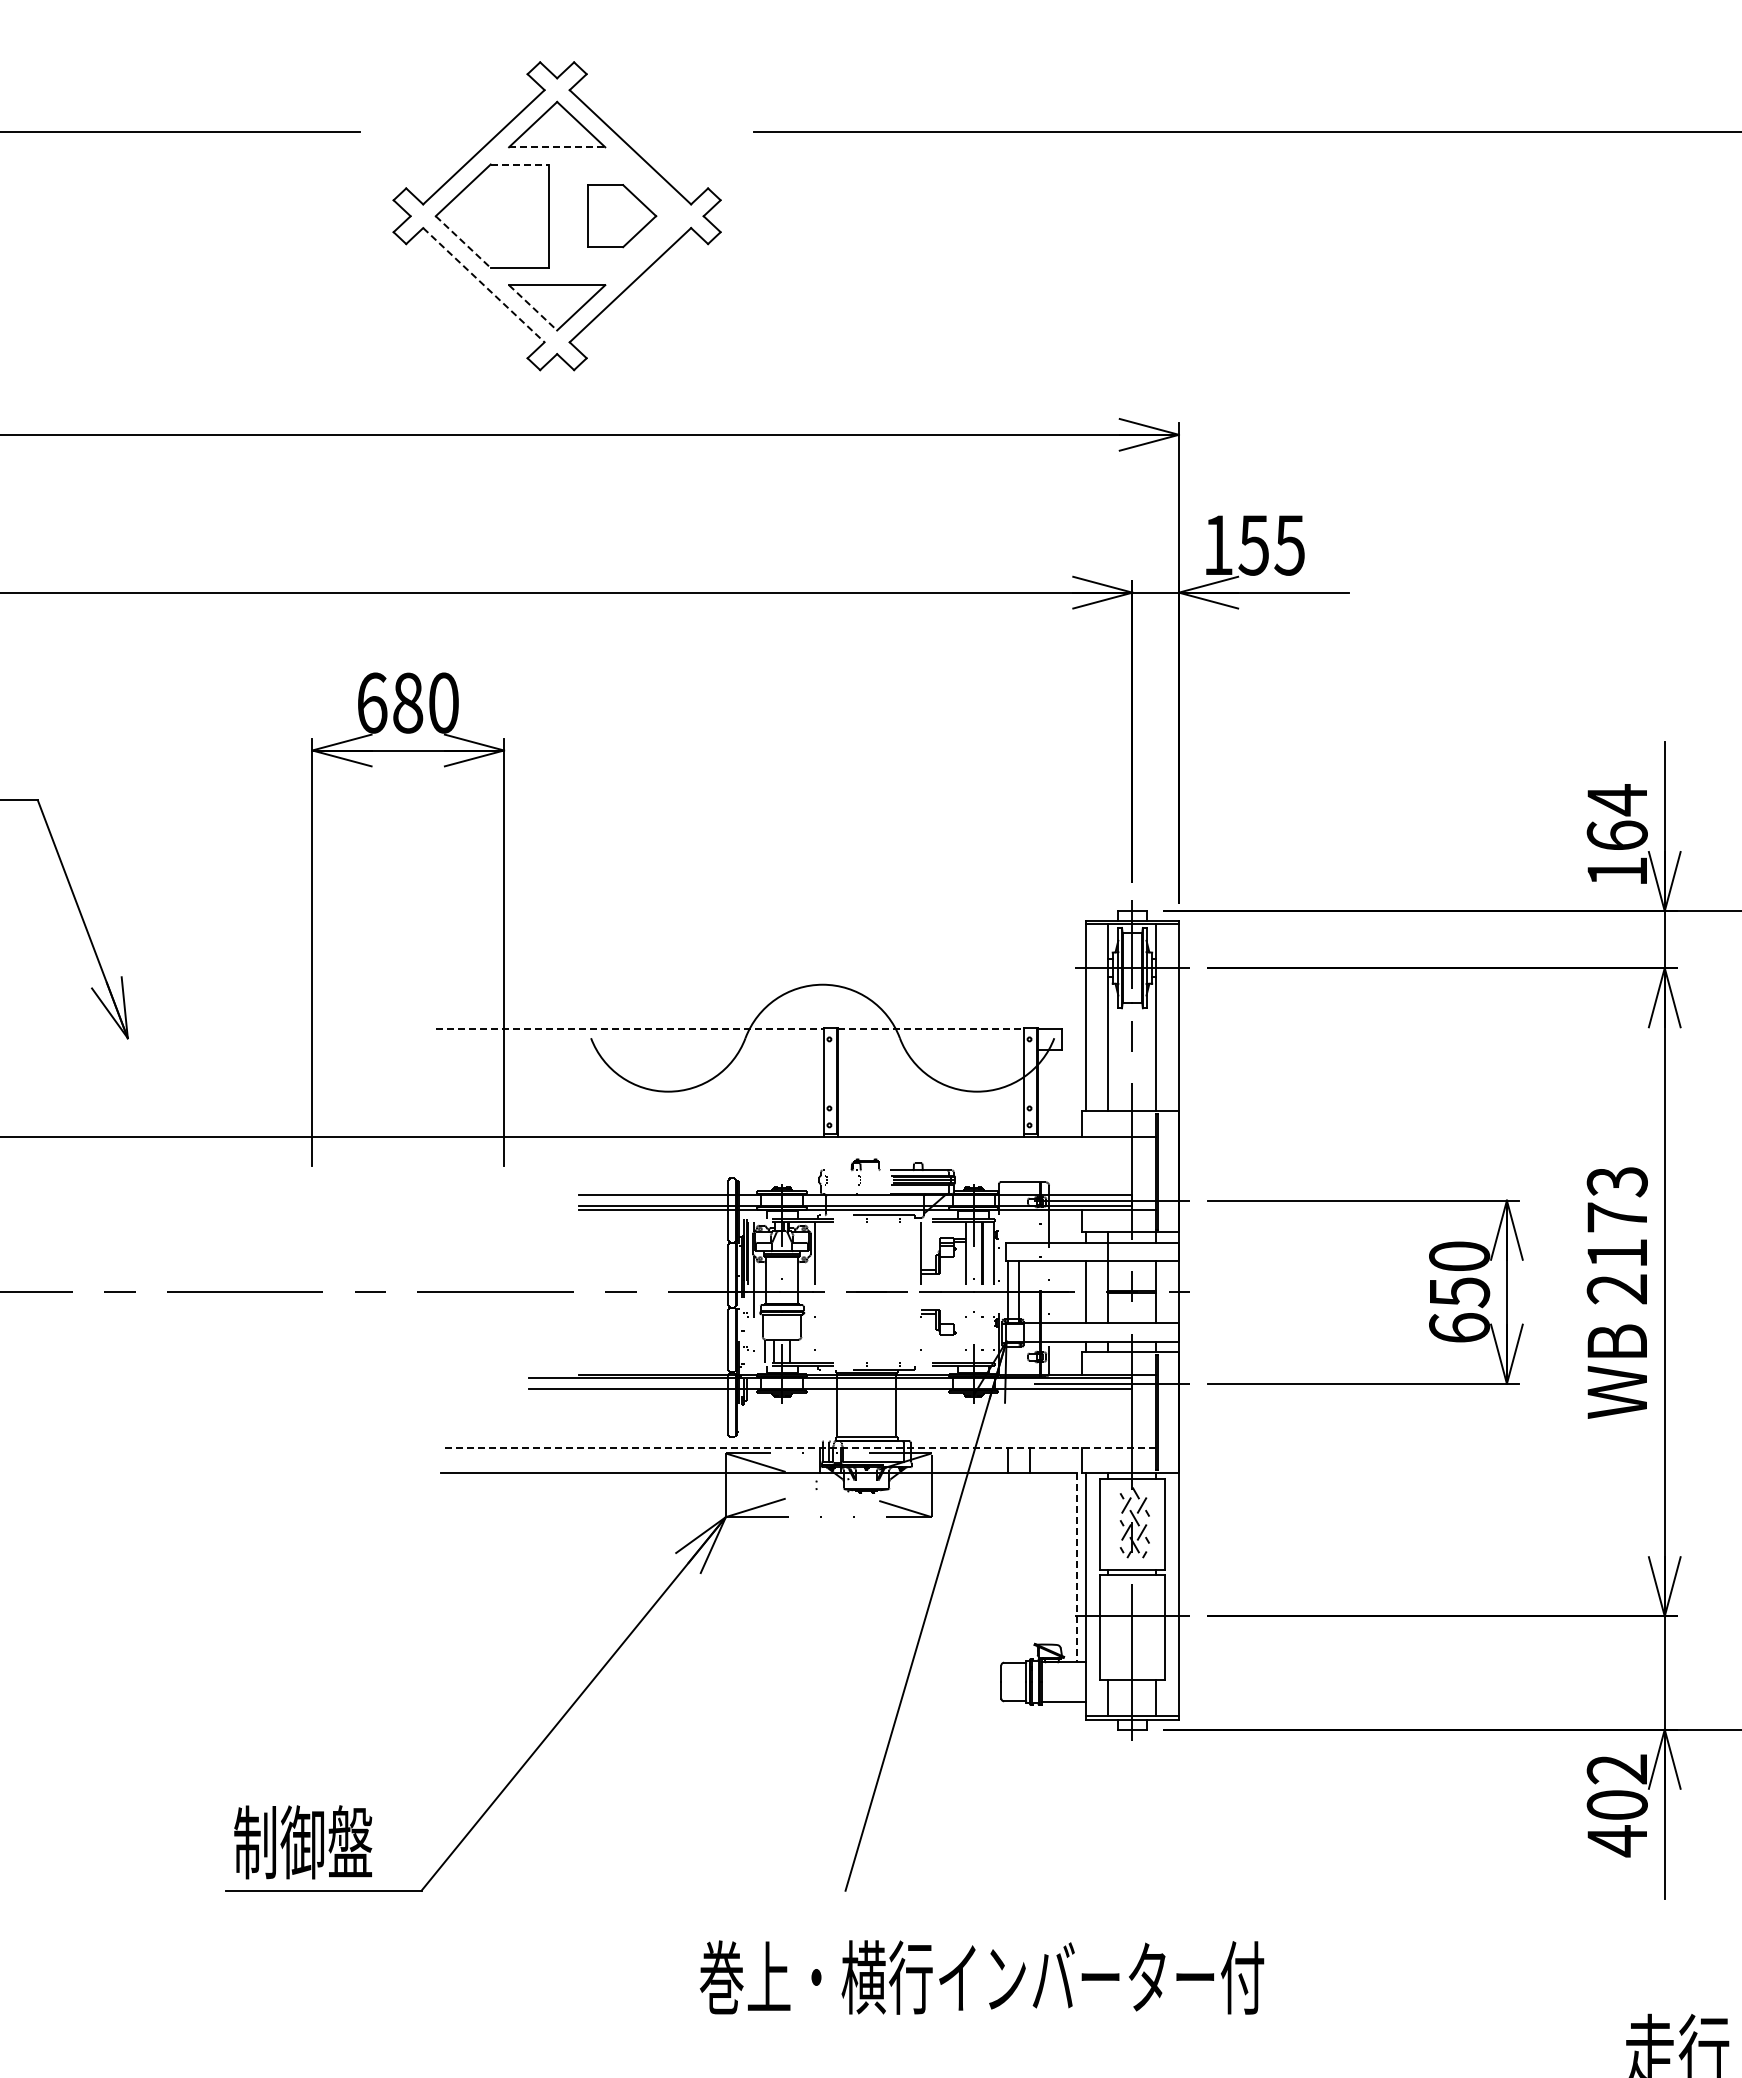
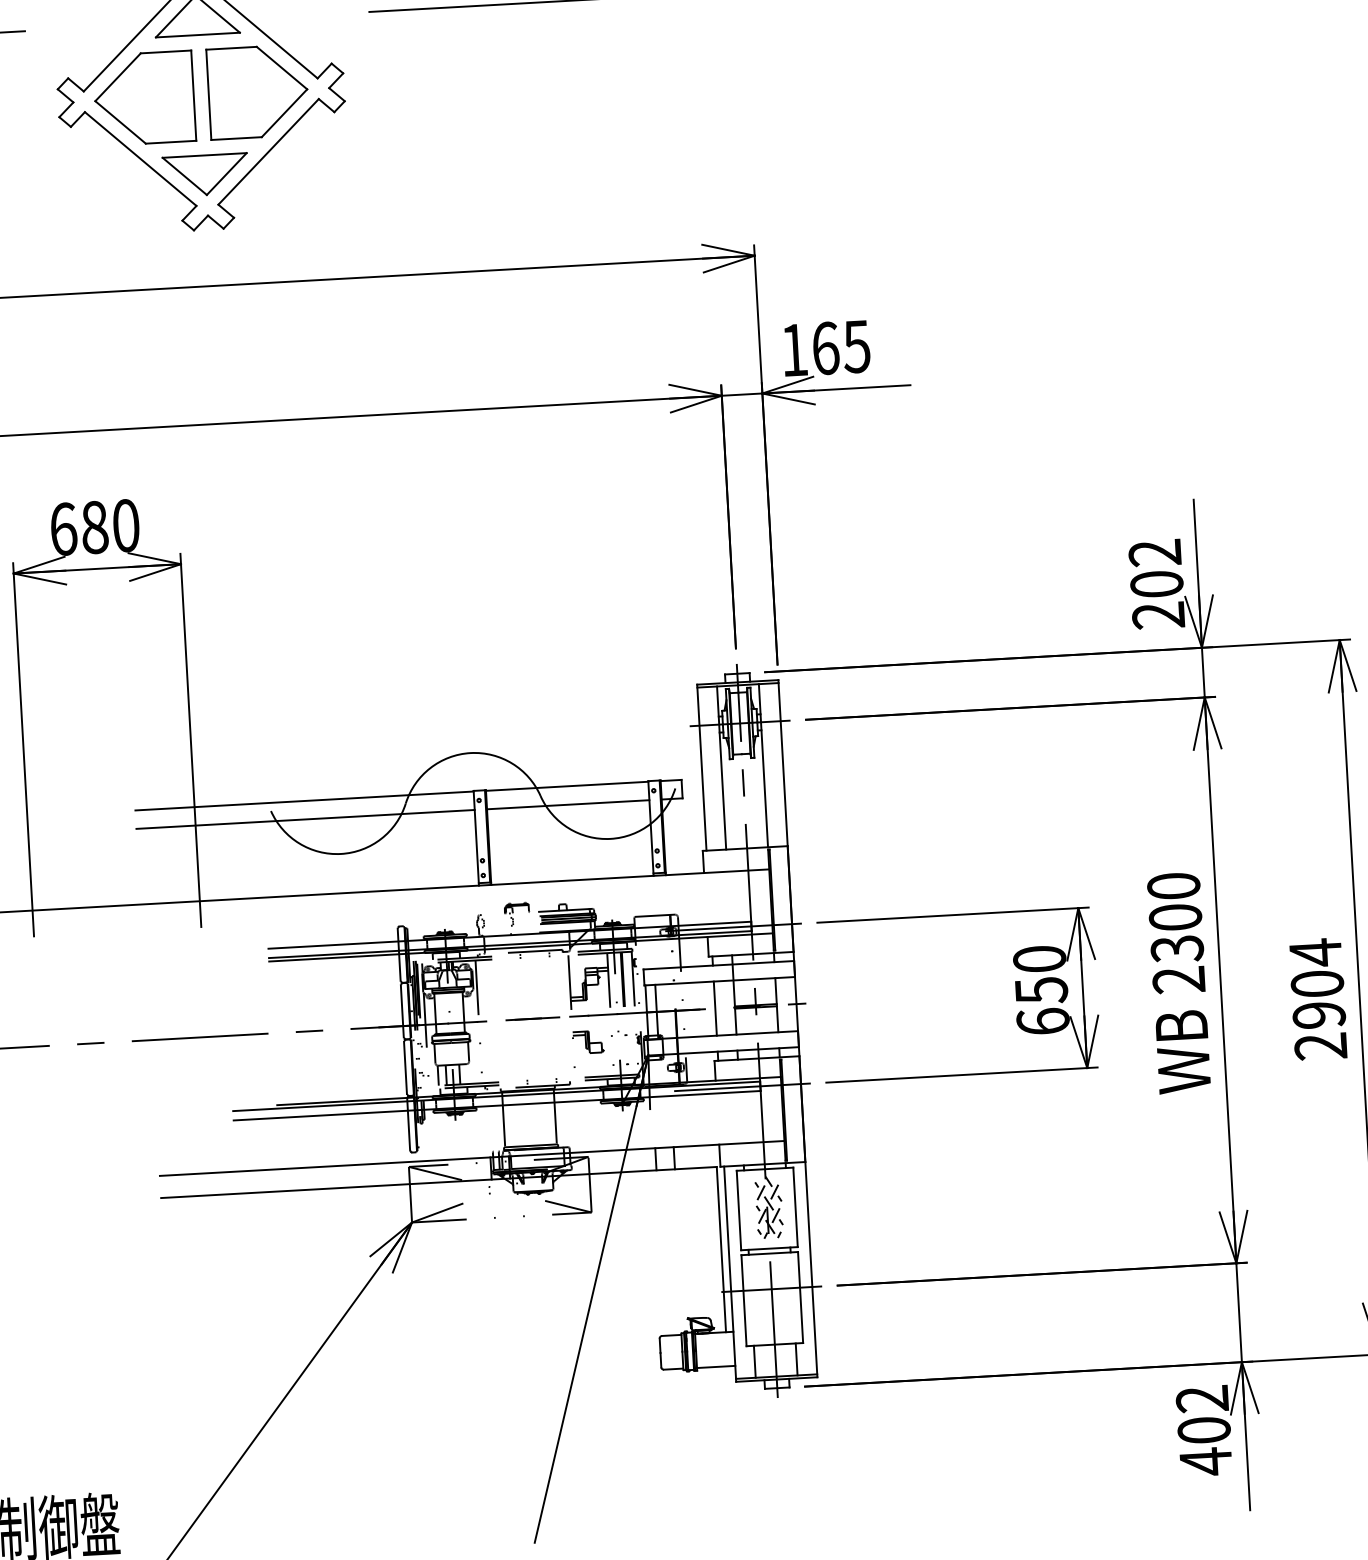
line: (557, 147) -> (198, 35), dashed -> solid
line: (519, 164) -> (165, 51), dashed -> solid
part: (622, 215) -> (258, 91), size x1.67
line: (463, 242) -> (120, 122), dashed -> solid
line: (484, 285) -> (141, 159), dashed -> solid
line: (533, 308) -> (185, 176), dashed -> solid
text: (1253, 544) -> (825, 347), 155 -> 165
text: (1616, 835) -> (1156, 584), 164 -> 202
line: (630, 1028) -> (304, 800), dashed -> solid
line: (931, 1028) -> (567, 785), dashed -> solid
line: (629, 1049) -> (305, 819), added
line: (930, 1049) -> (567, 804), added
text: (1616, 1217) -> (1174, 917), 2173 -> 2300
line: (798, 1447) -> (472, 1158), dashed -> solid
line: (1077, 1567) -> (721, 1249), dashed -> solid

